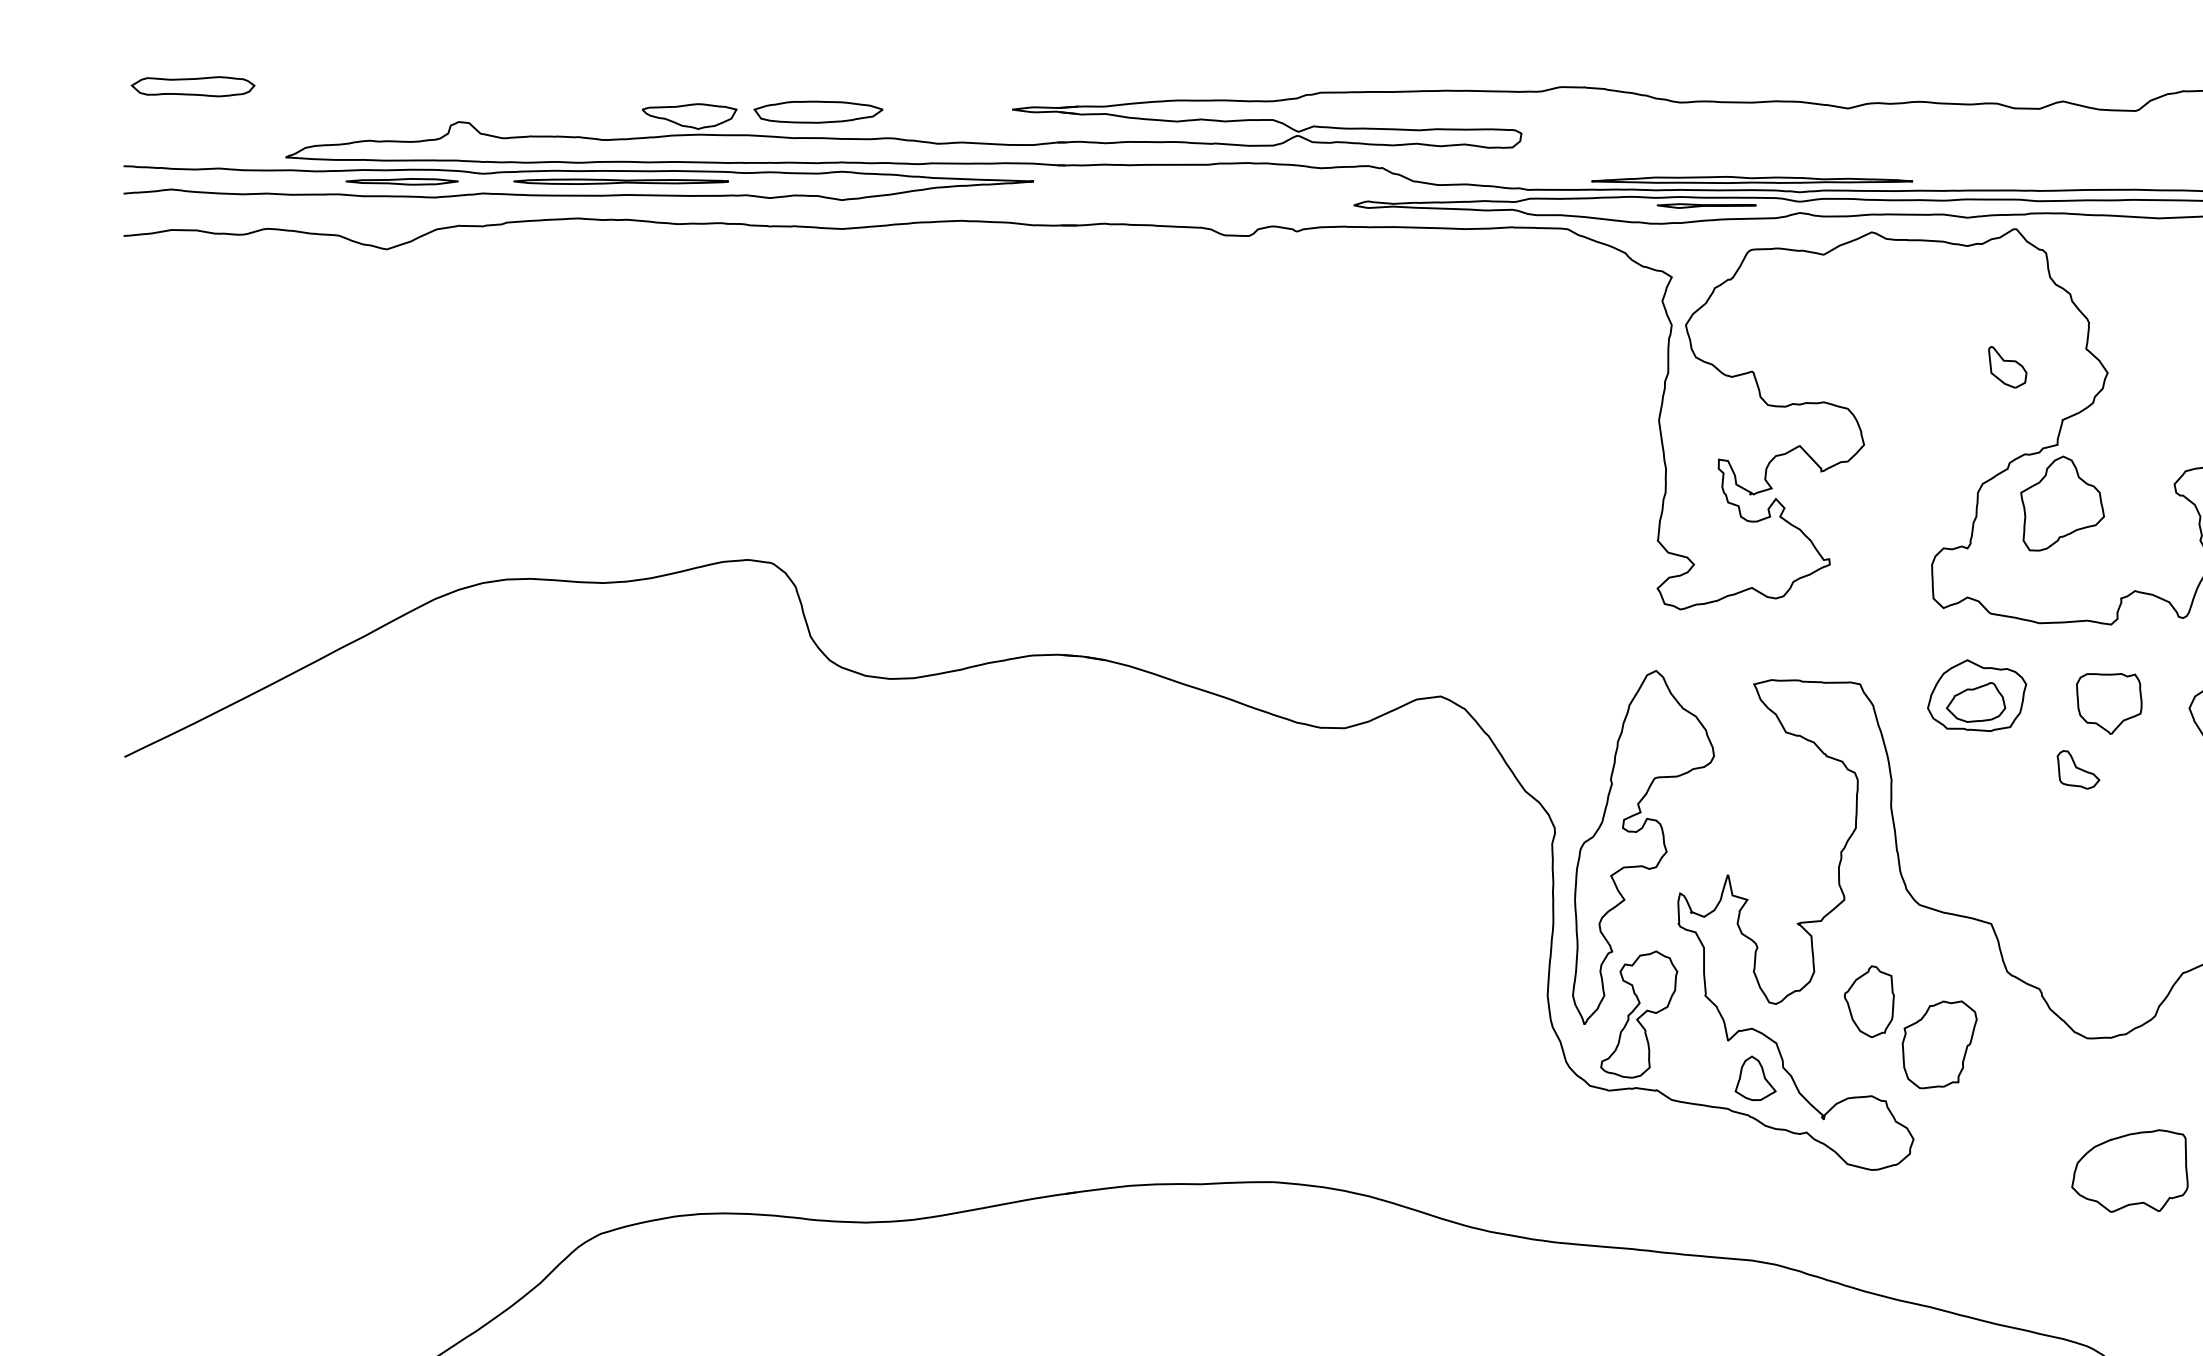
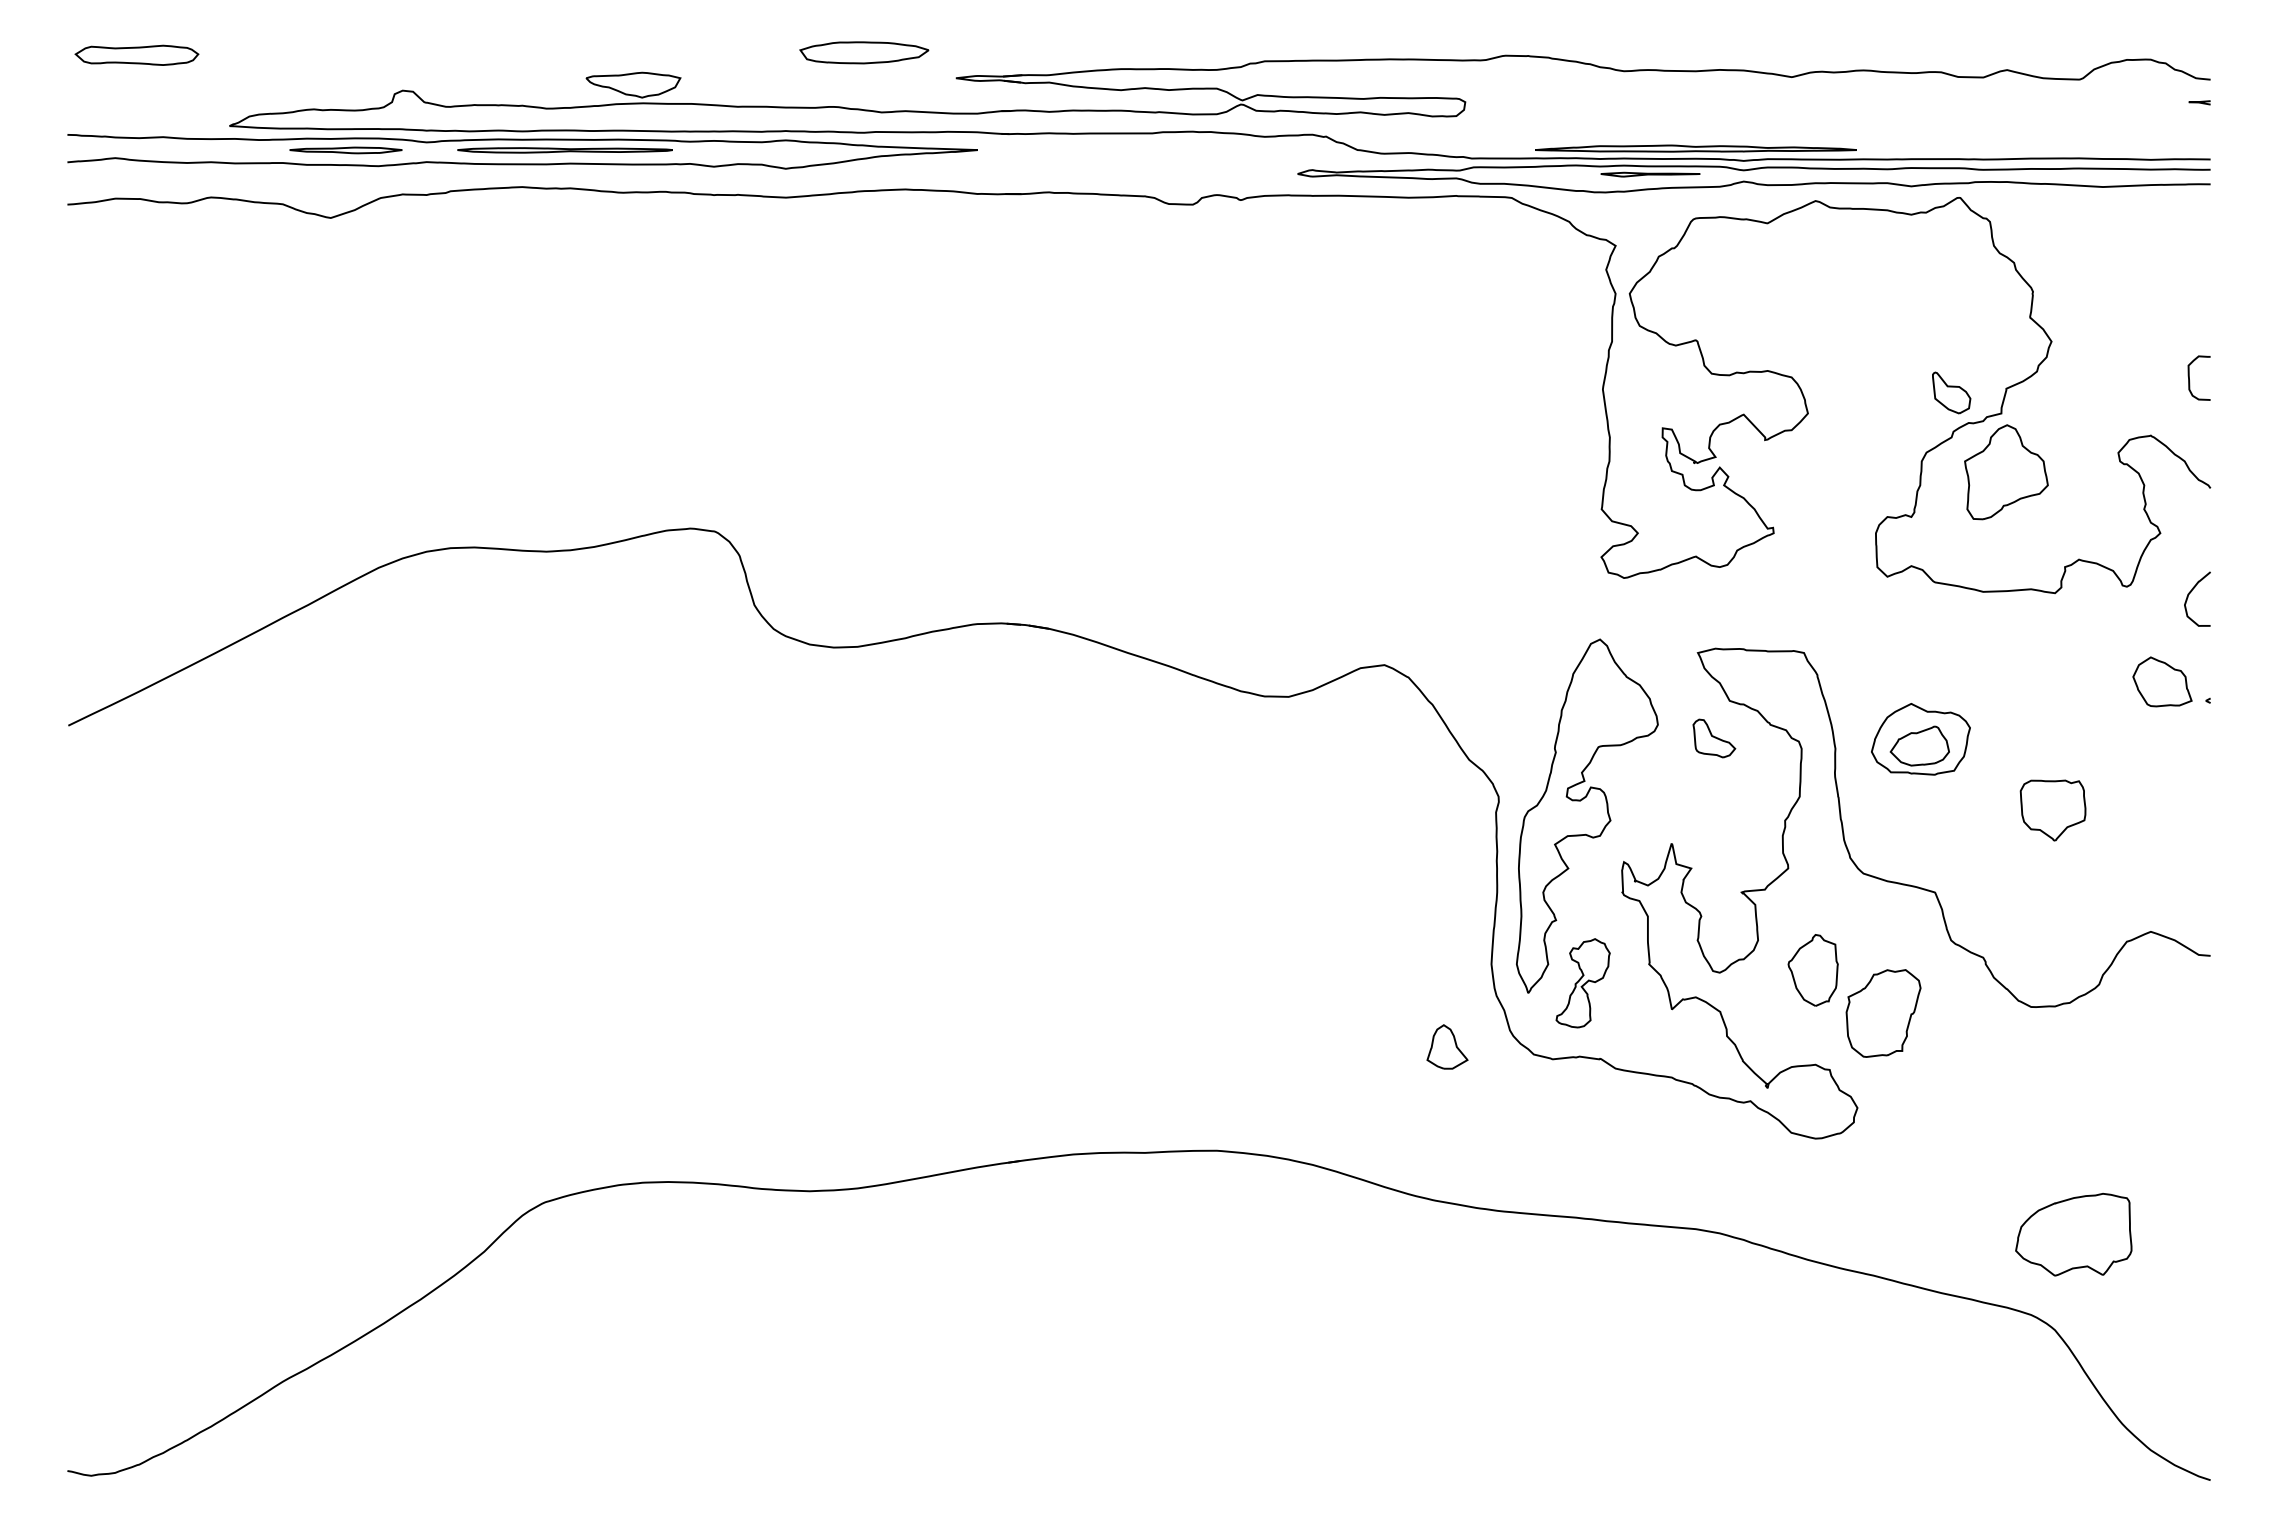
part: (818, 111) -> (864, 52), moved
part: (2007, 366) -> (1951, 392), moved
part: (1976, 695) -> (1920, 739), moved
part: (2108, 703) -> (2052, 810), moved
part: (2078, 769) -> (1714, 738), moved
part: (1639, 1014) -> (1583, 983), size x0.7
part: (1755, 1077) -> (1447, 1046), moved
part: (2129, 1170) -> (2073, 1234), moved

